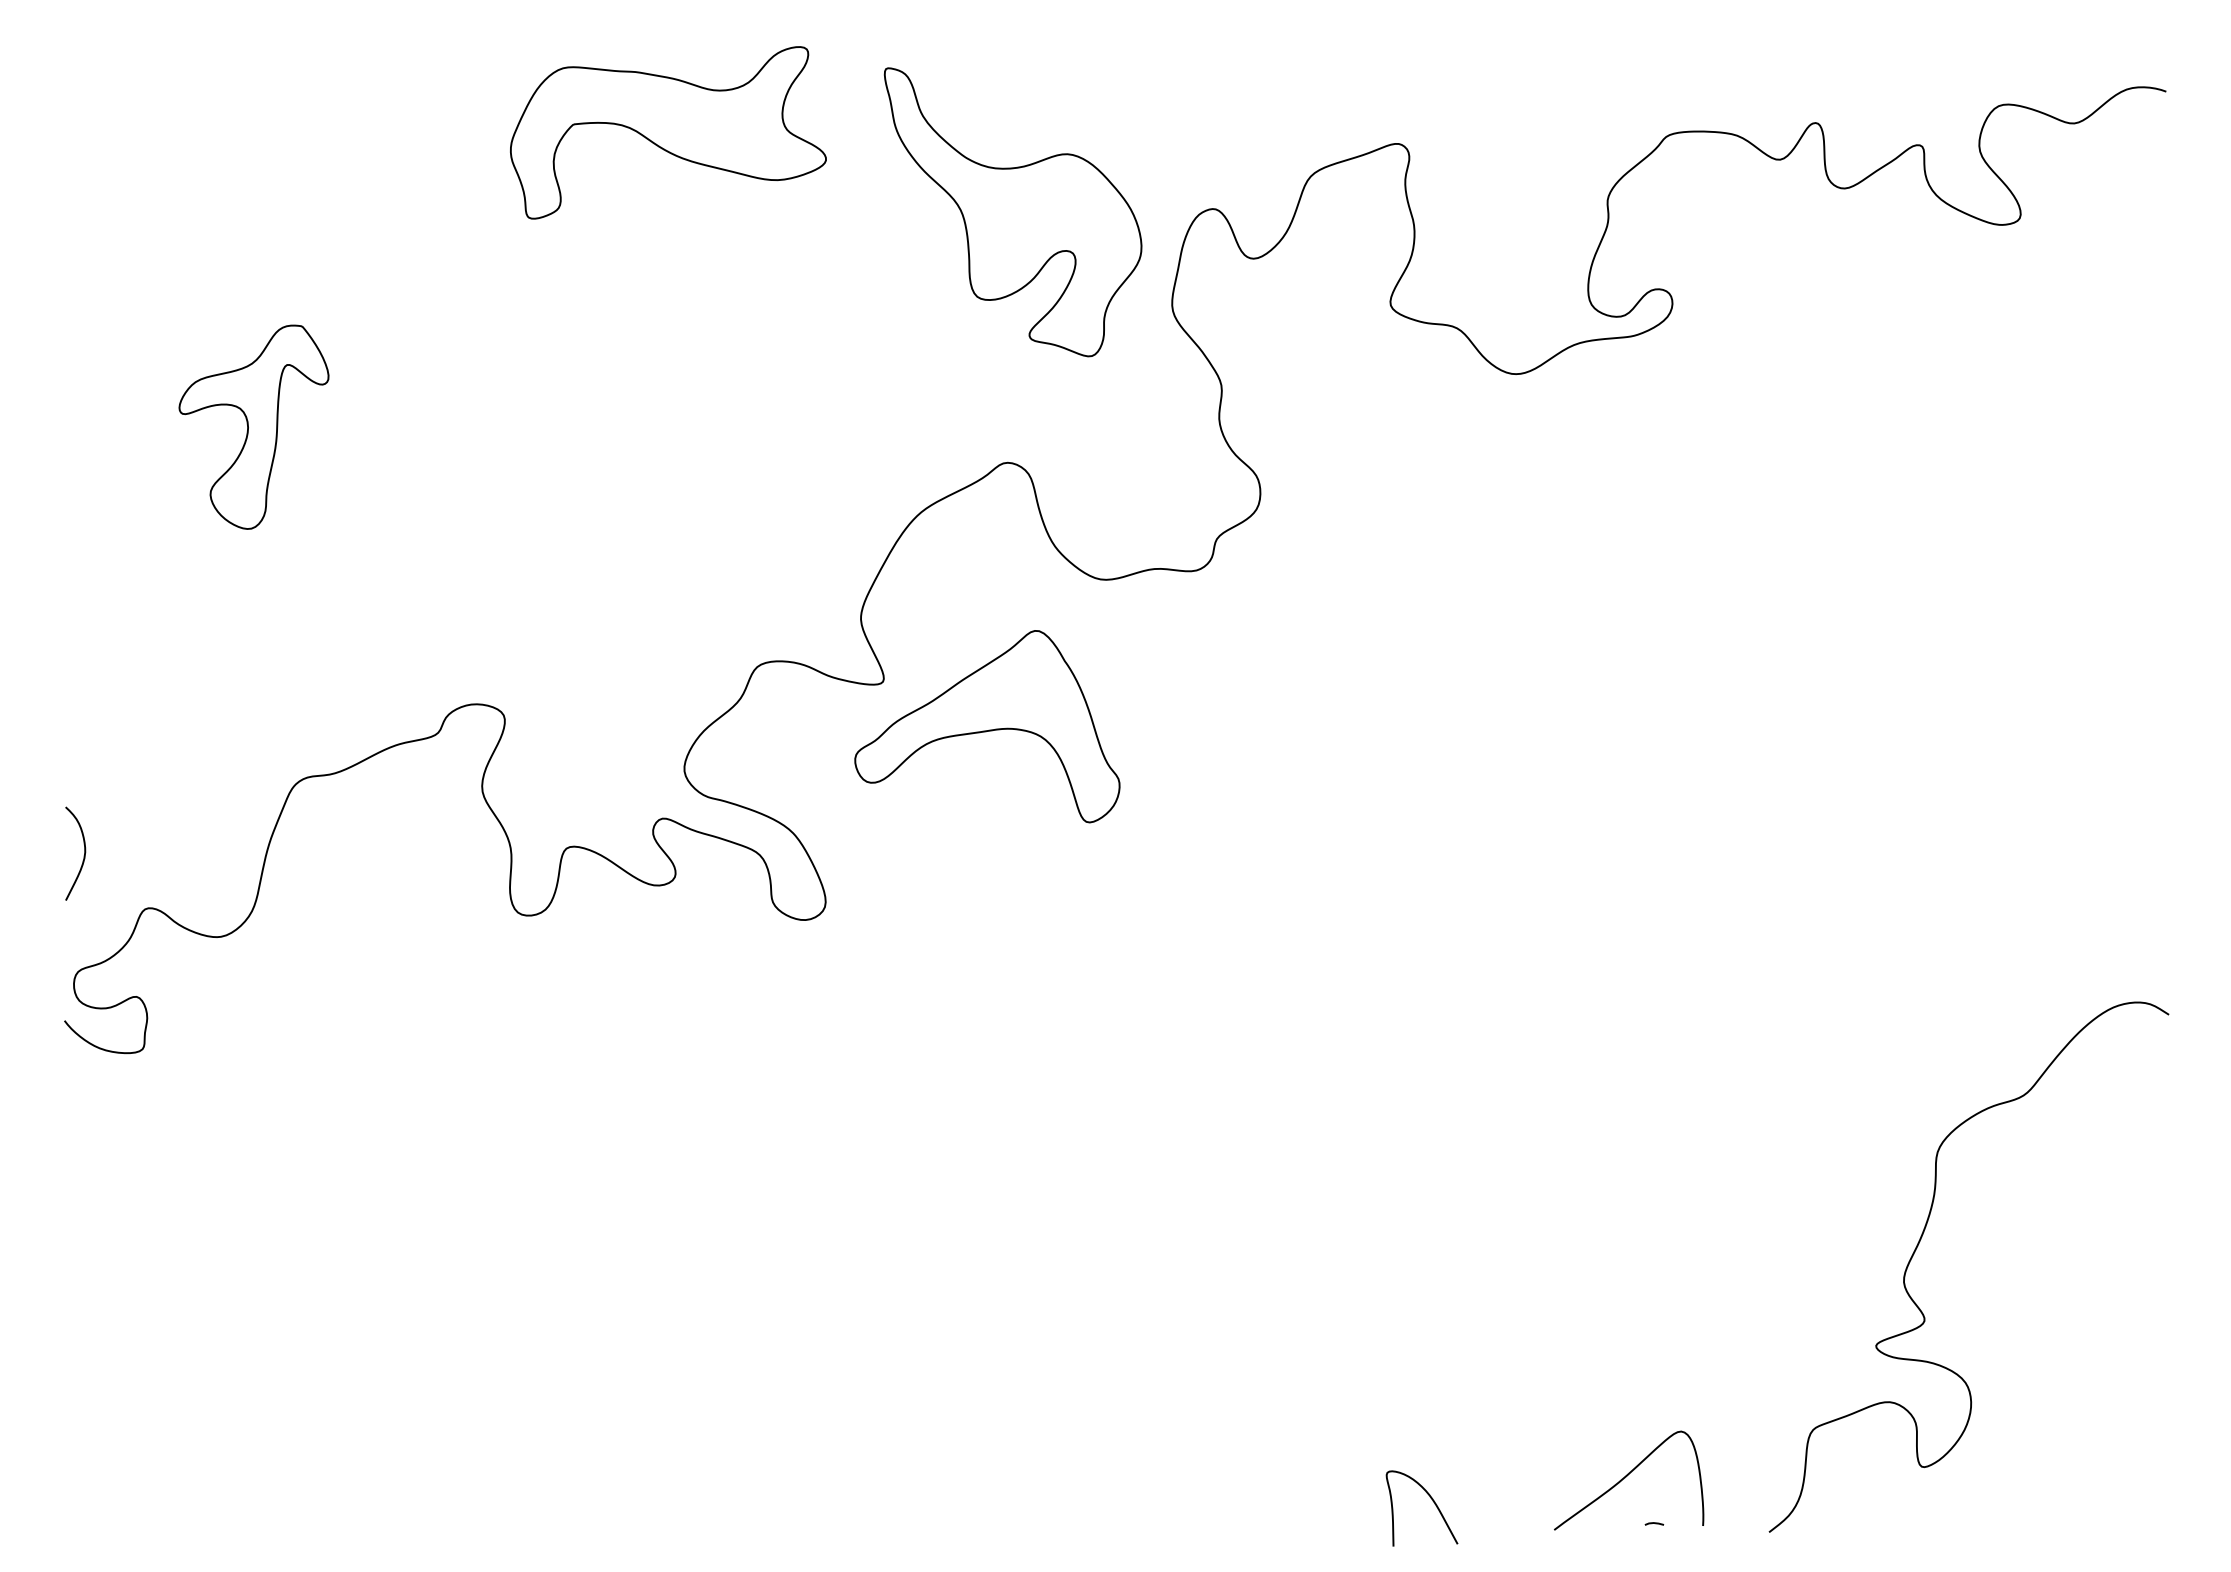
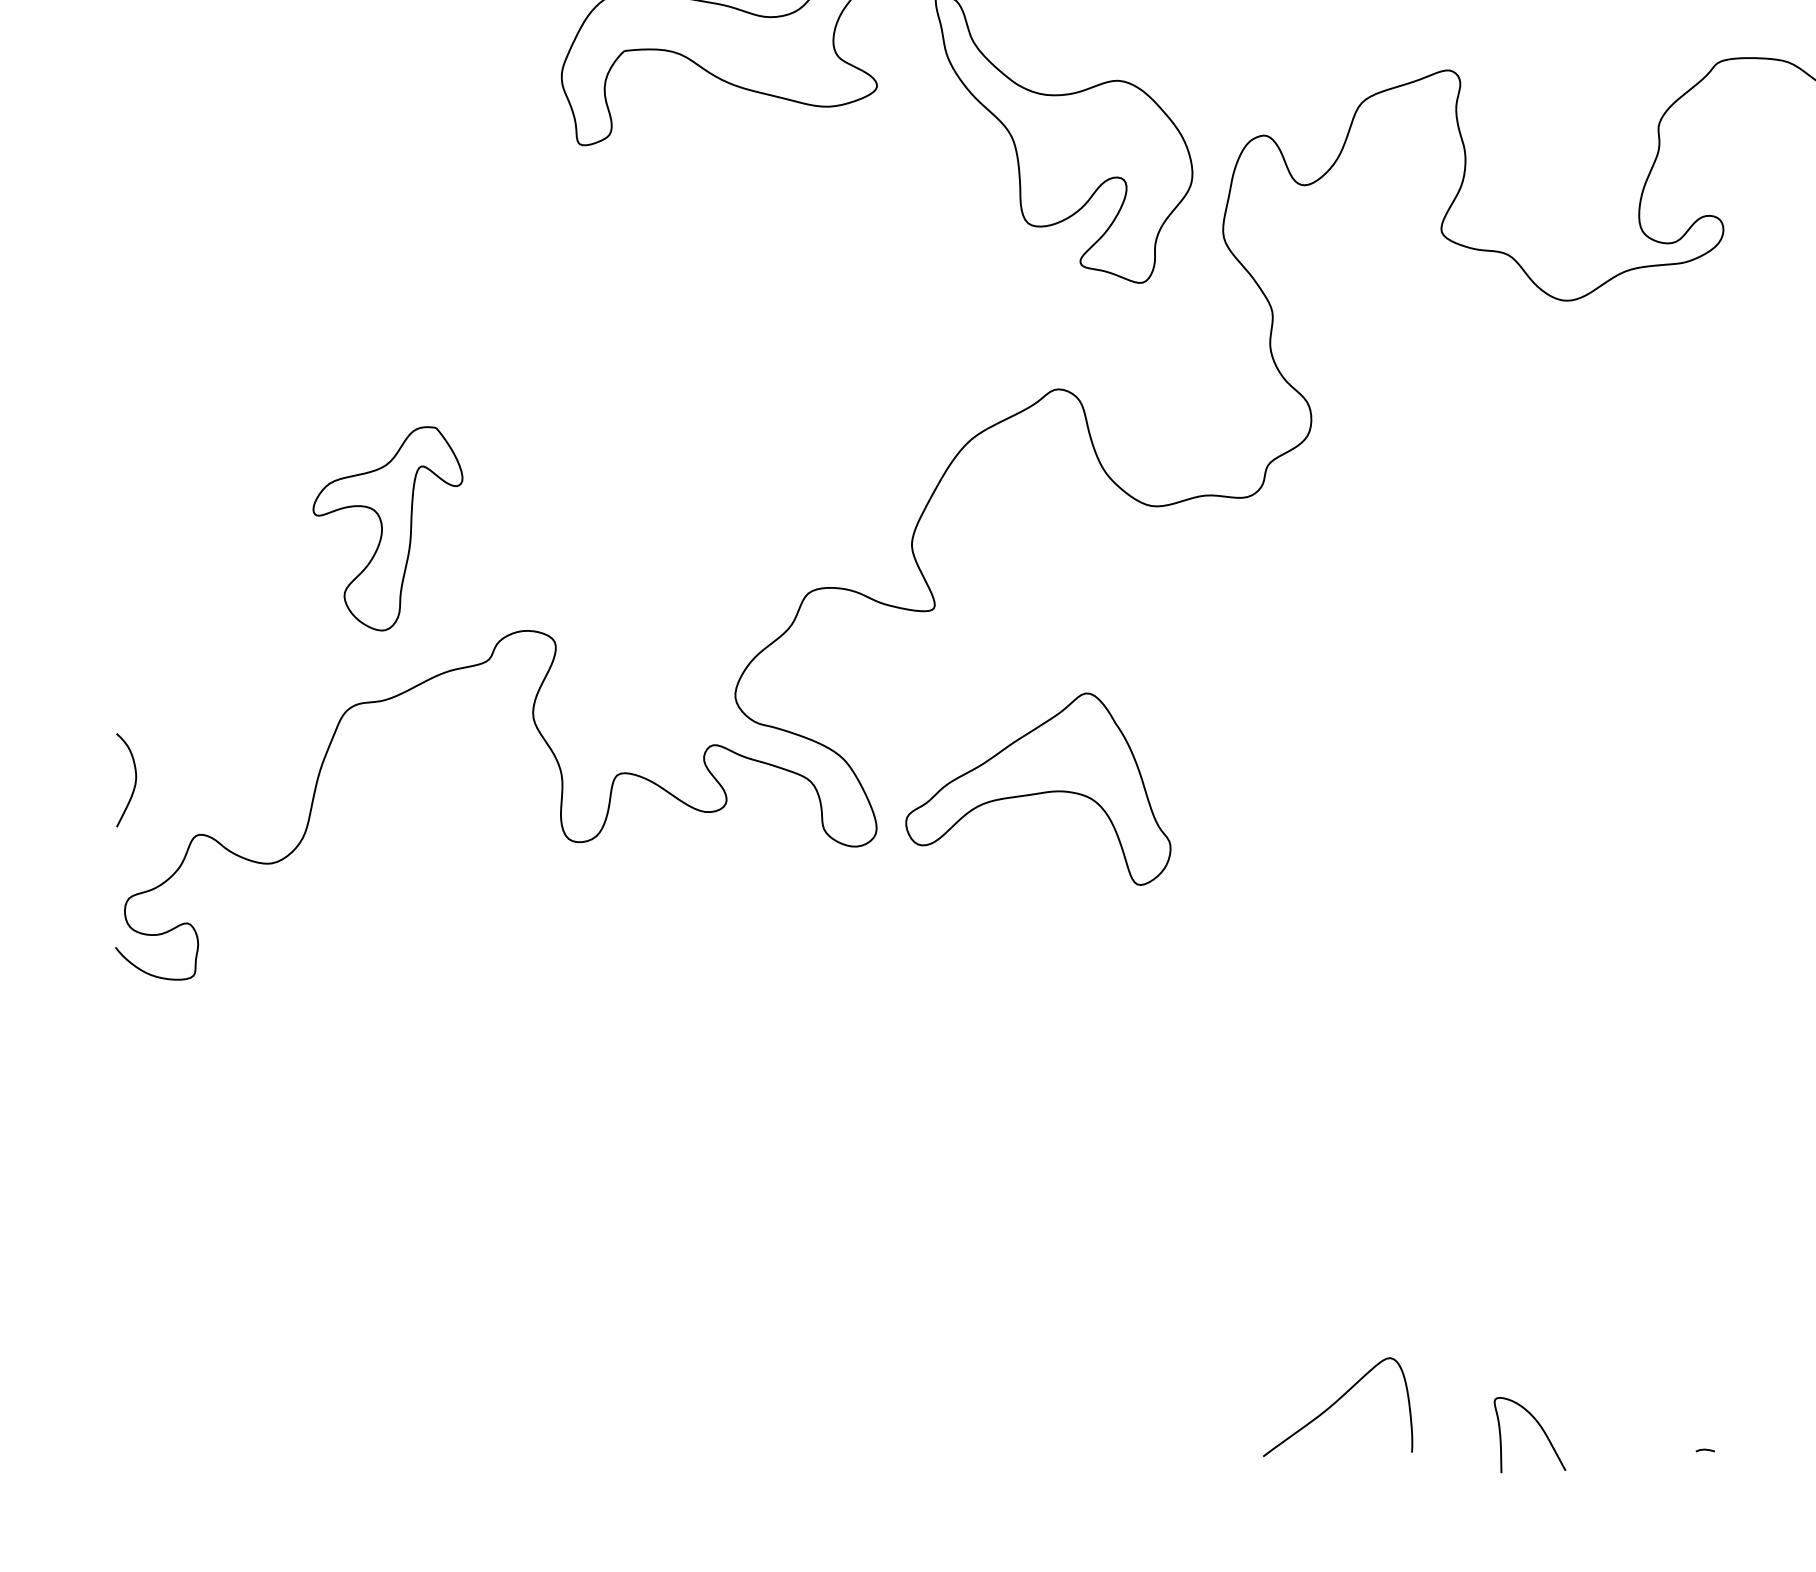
part: (253, 426) -> (387, 528), moved
part: (987, 726) -> (1038, 789), moved
curve: (1626, 1477) -> (1335, 1404), moved
curve: (1432, 1501) -> (1540, 1428), moved

